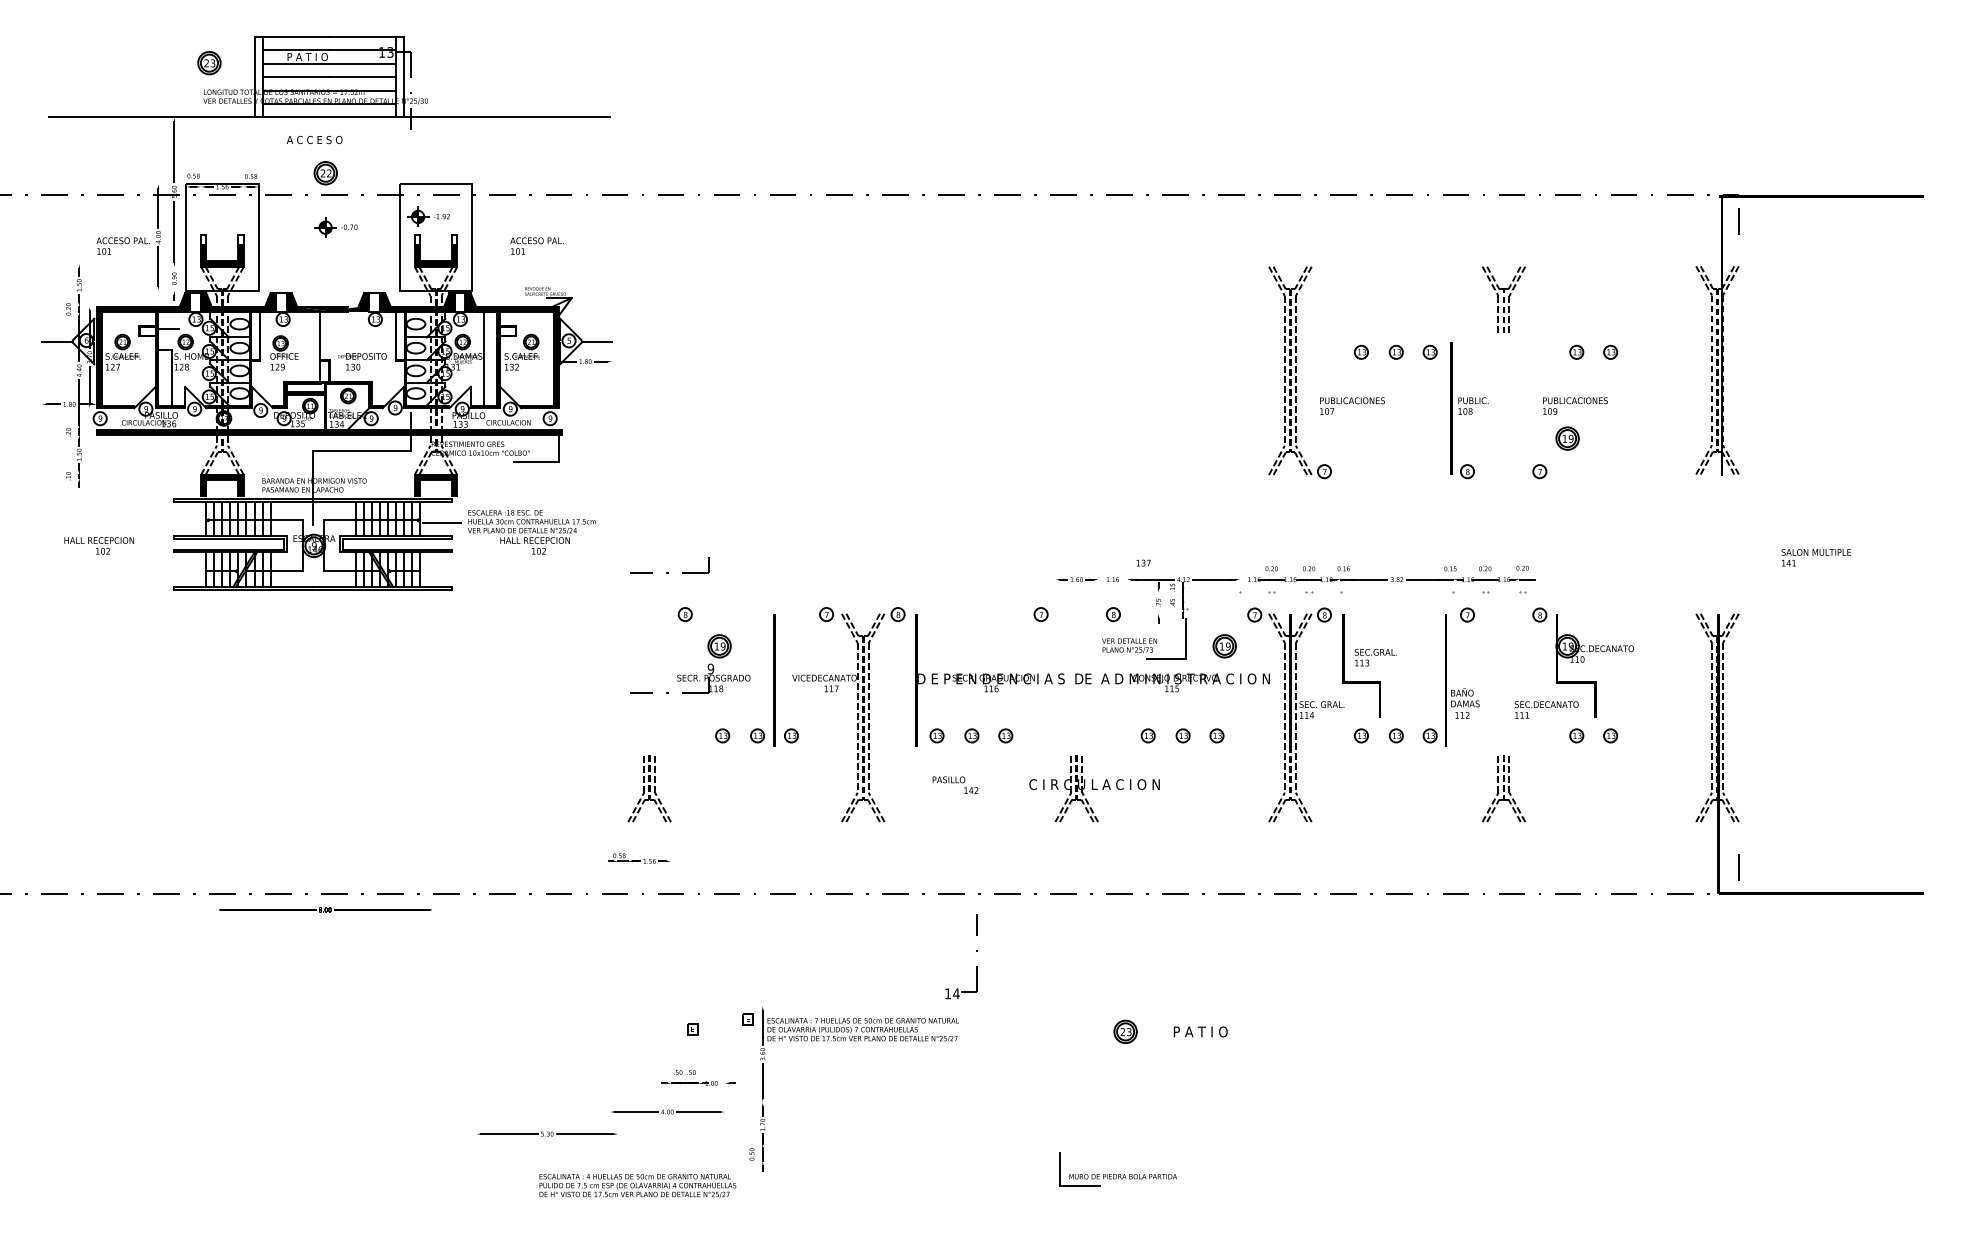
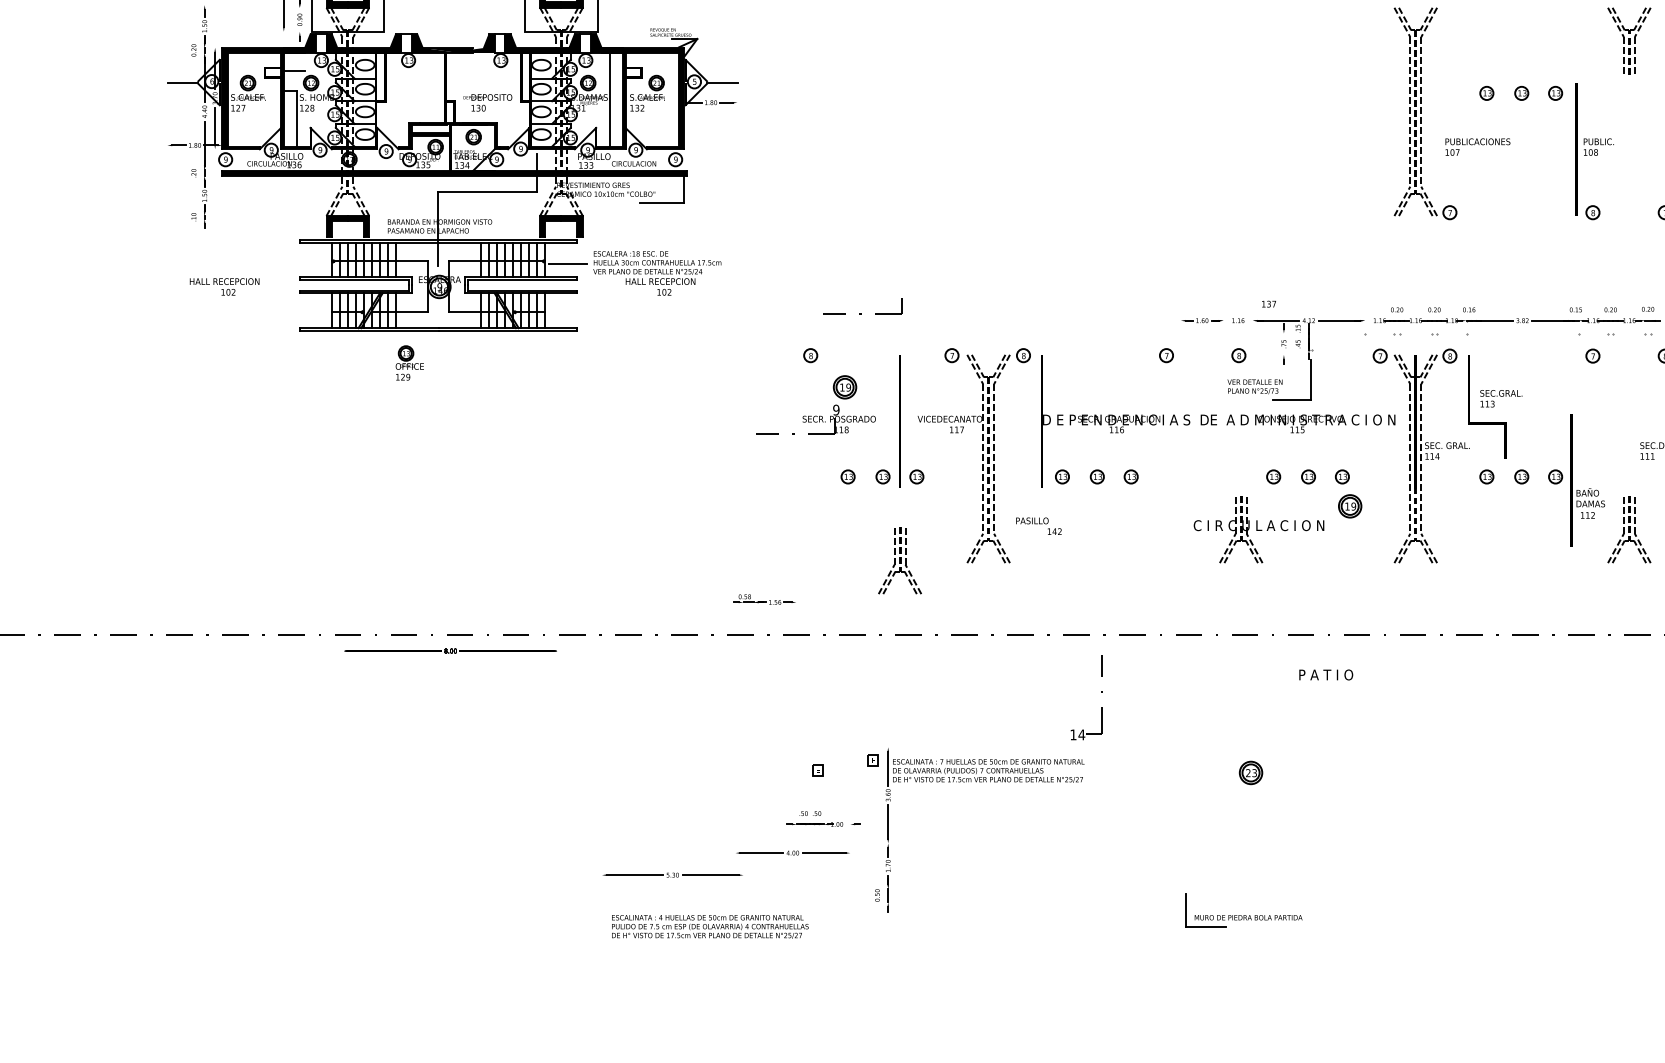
part: (284, 352) -> (409, 362), moved
part: (668, 572) -> (860, 313), moved
part: (1224, 646) -> (1349, 506), moved
text: (1462, 680) -> (1587, 480), moved
text: (955, 784) -> (1038, 525), moved
part: (649, 788) -> (899, 560), moved
part: (1094, 788) -> (1258, 529), moved
text: (1200, 1031) -> (1325, 674), moved
text: (637, 1185) -> (709, 926), moved

